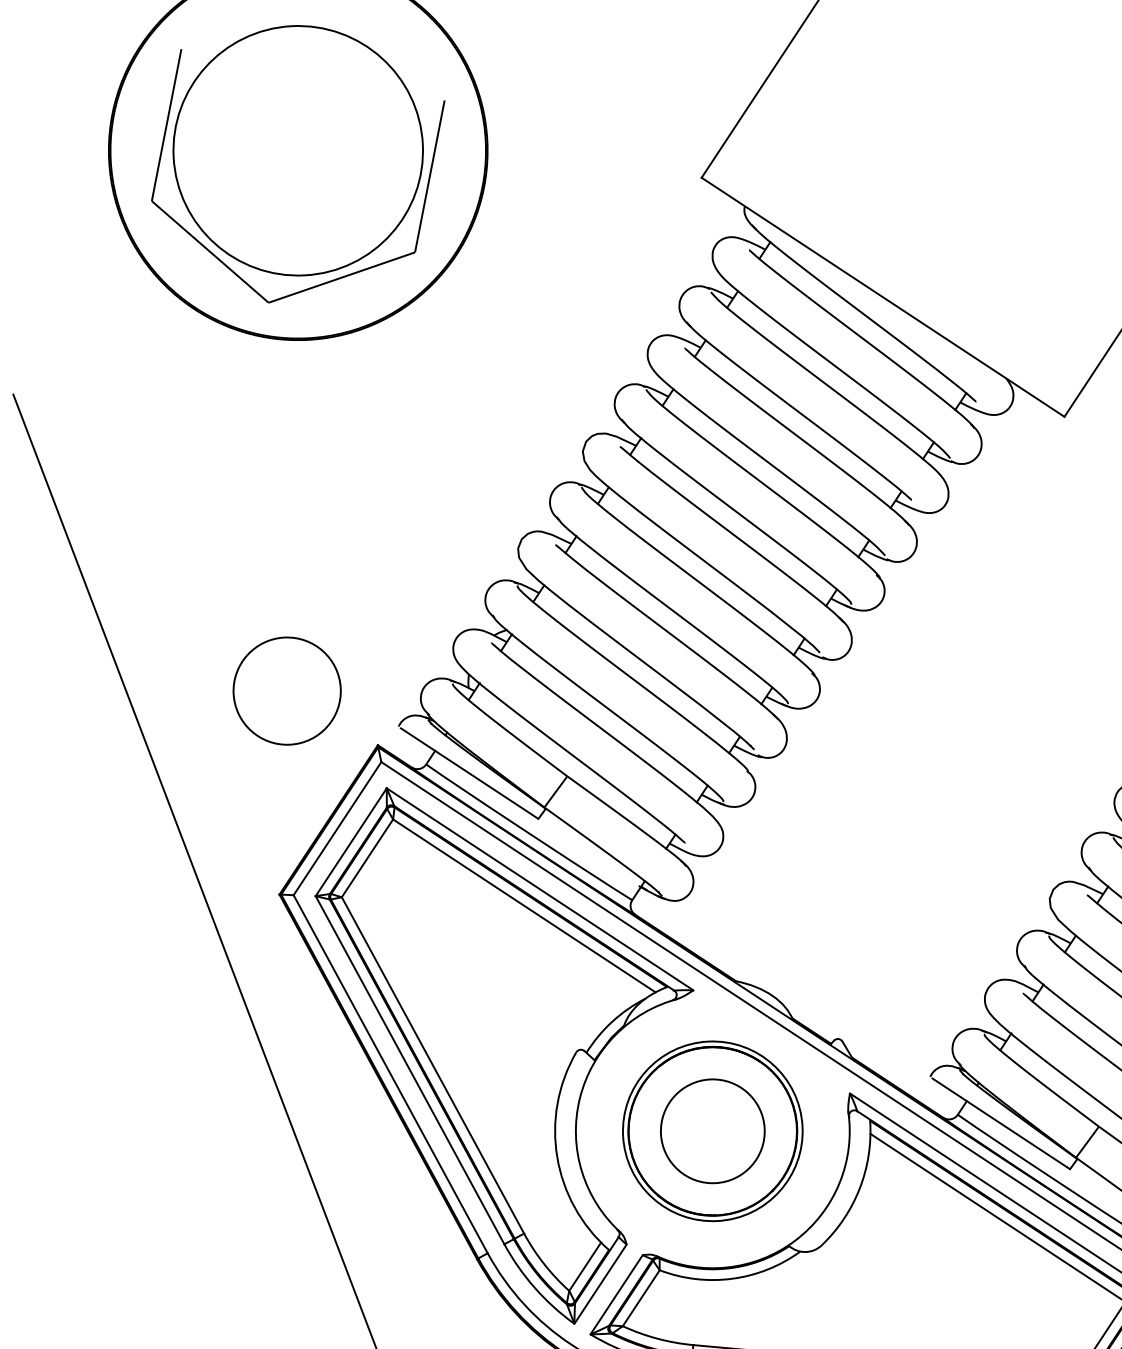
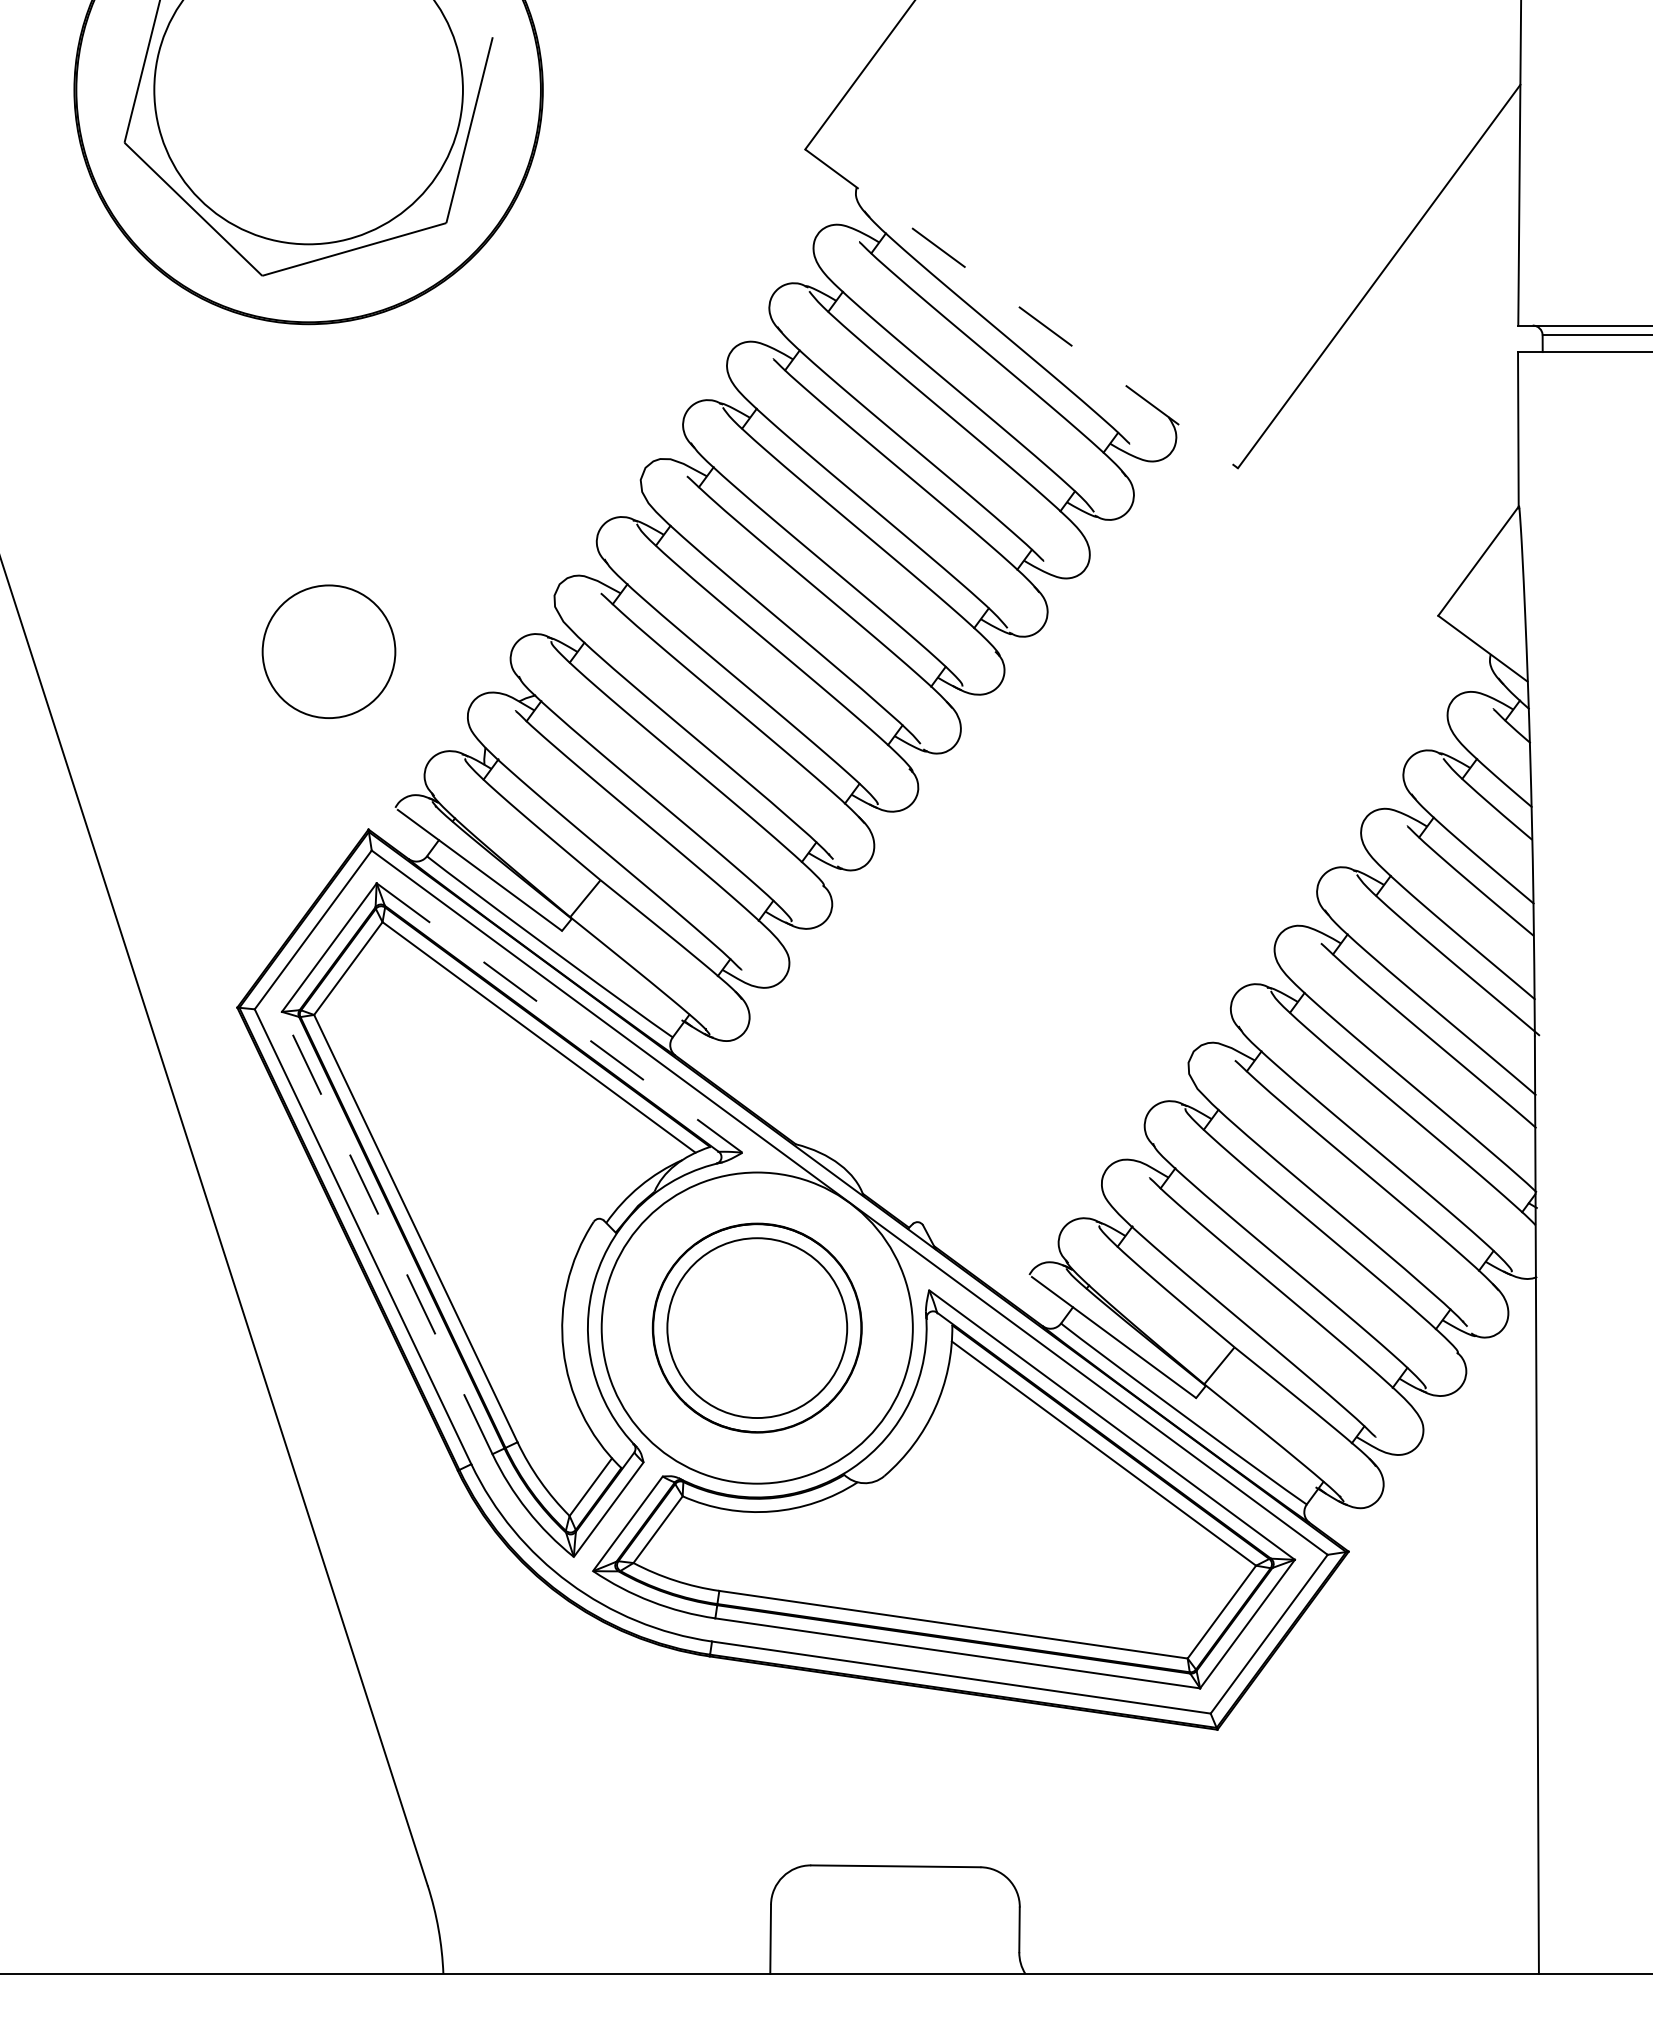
line: (882, 297) -> (1021, 308), solid -> dashed
circle: (286, 690) -> (328, 651), moved
line: (540, 889) -> (560, 1018), solid -> dashed
line: (410, 1070) -> (387, 1233), solid -> dashed
circle: (712, 1130) -> (757, 1327), size x1.4
circle: (712, 1130) -> (757, 1327), size x1.4

